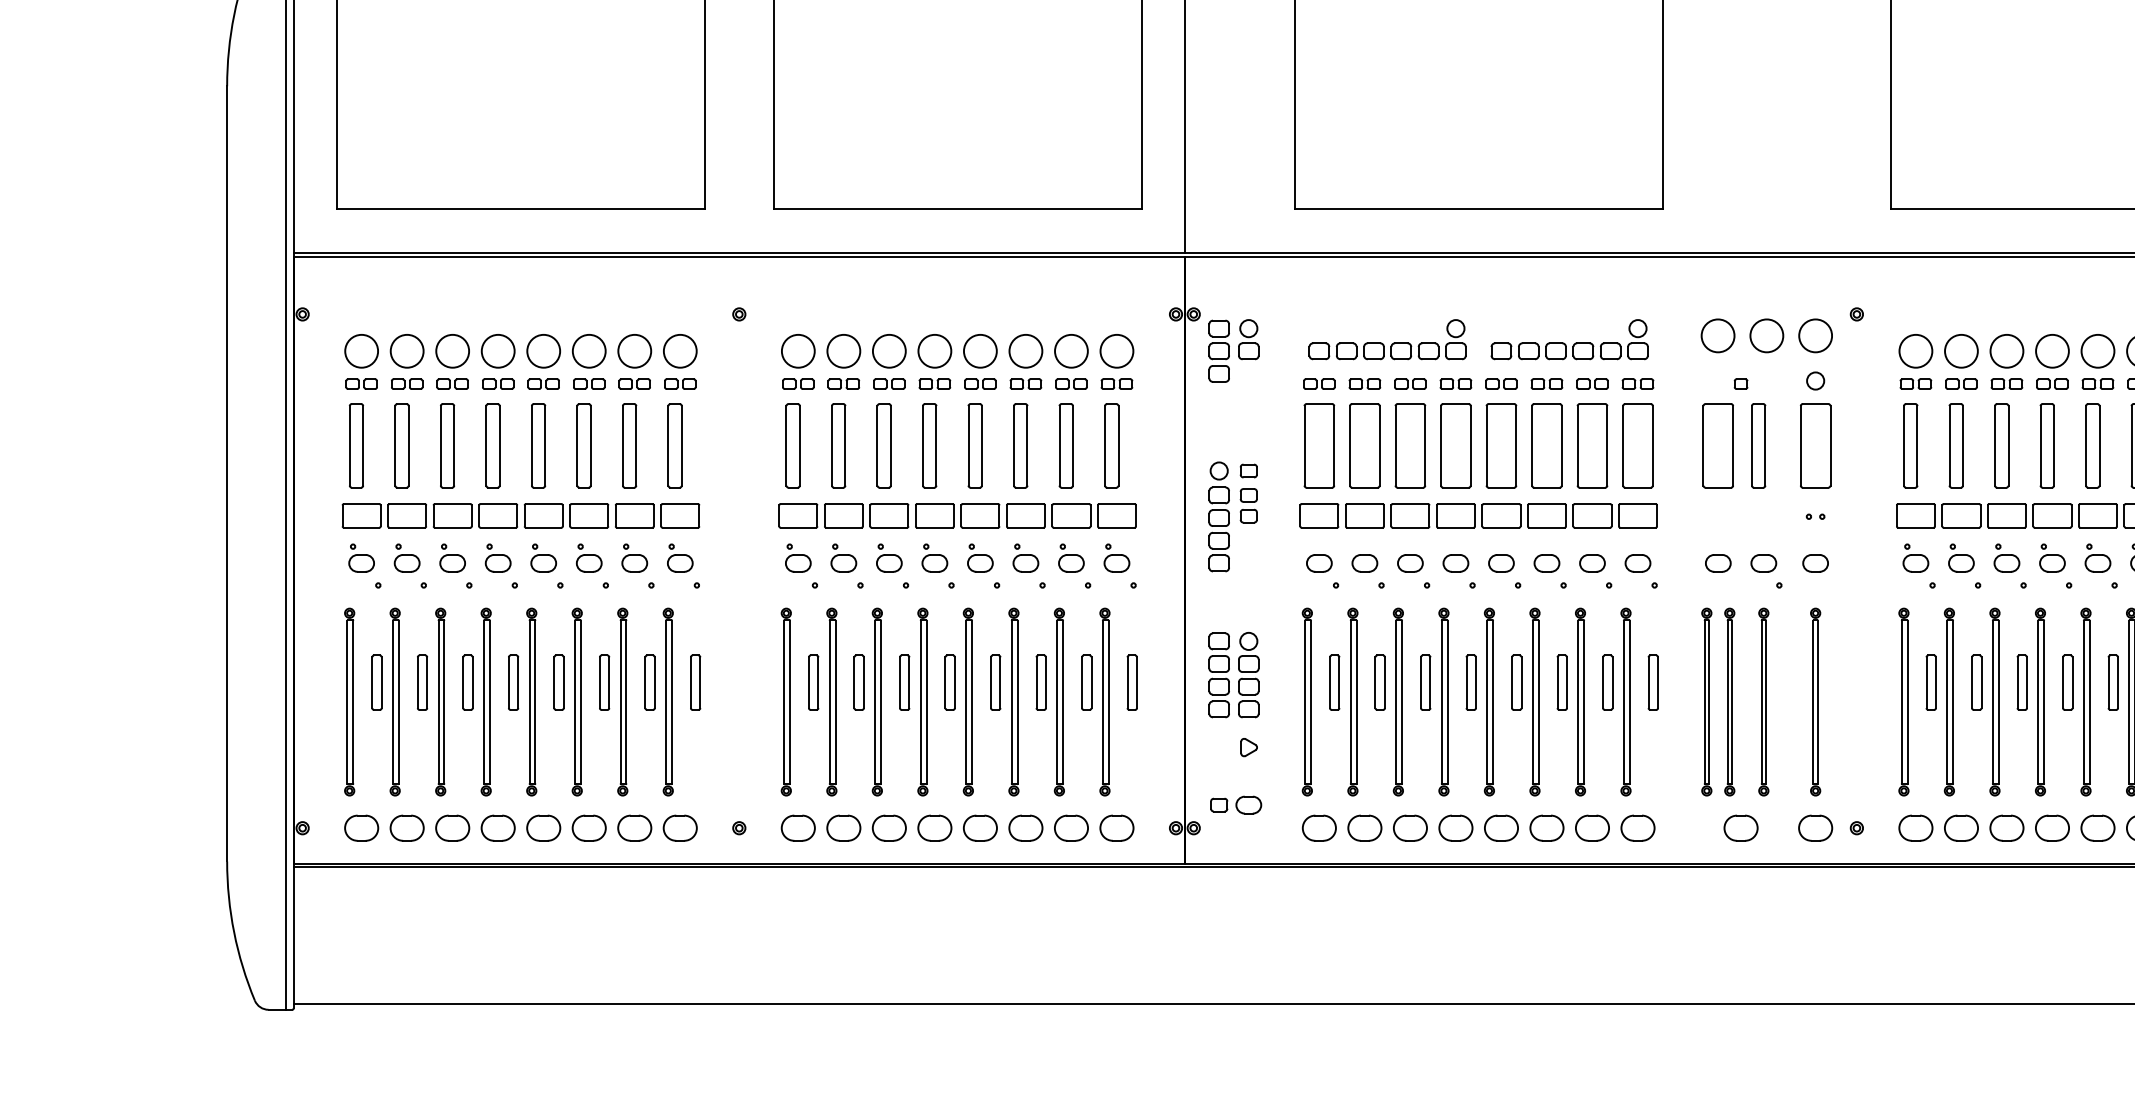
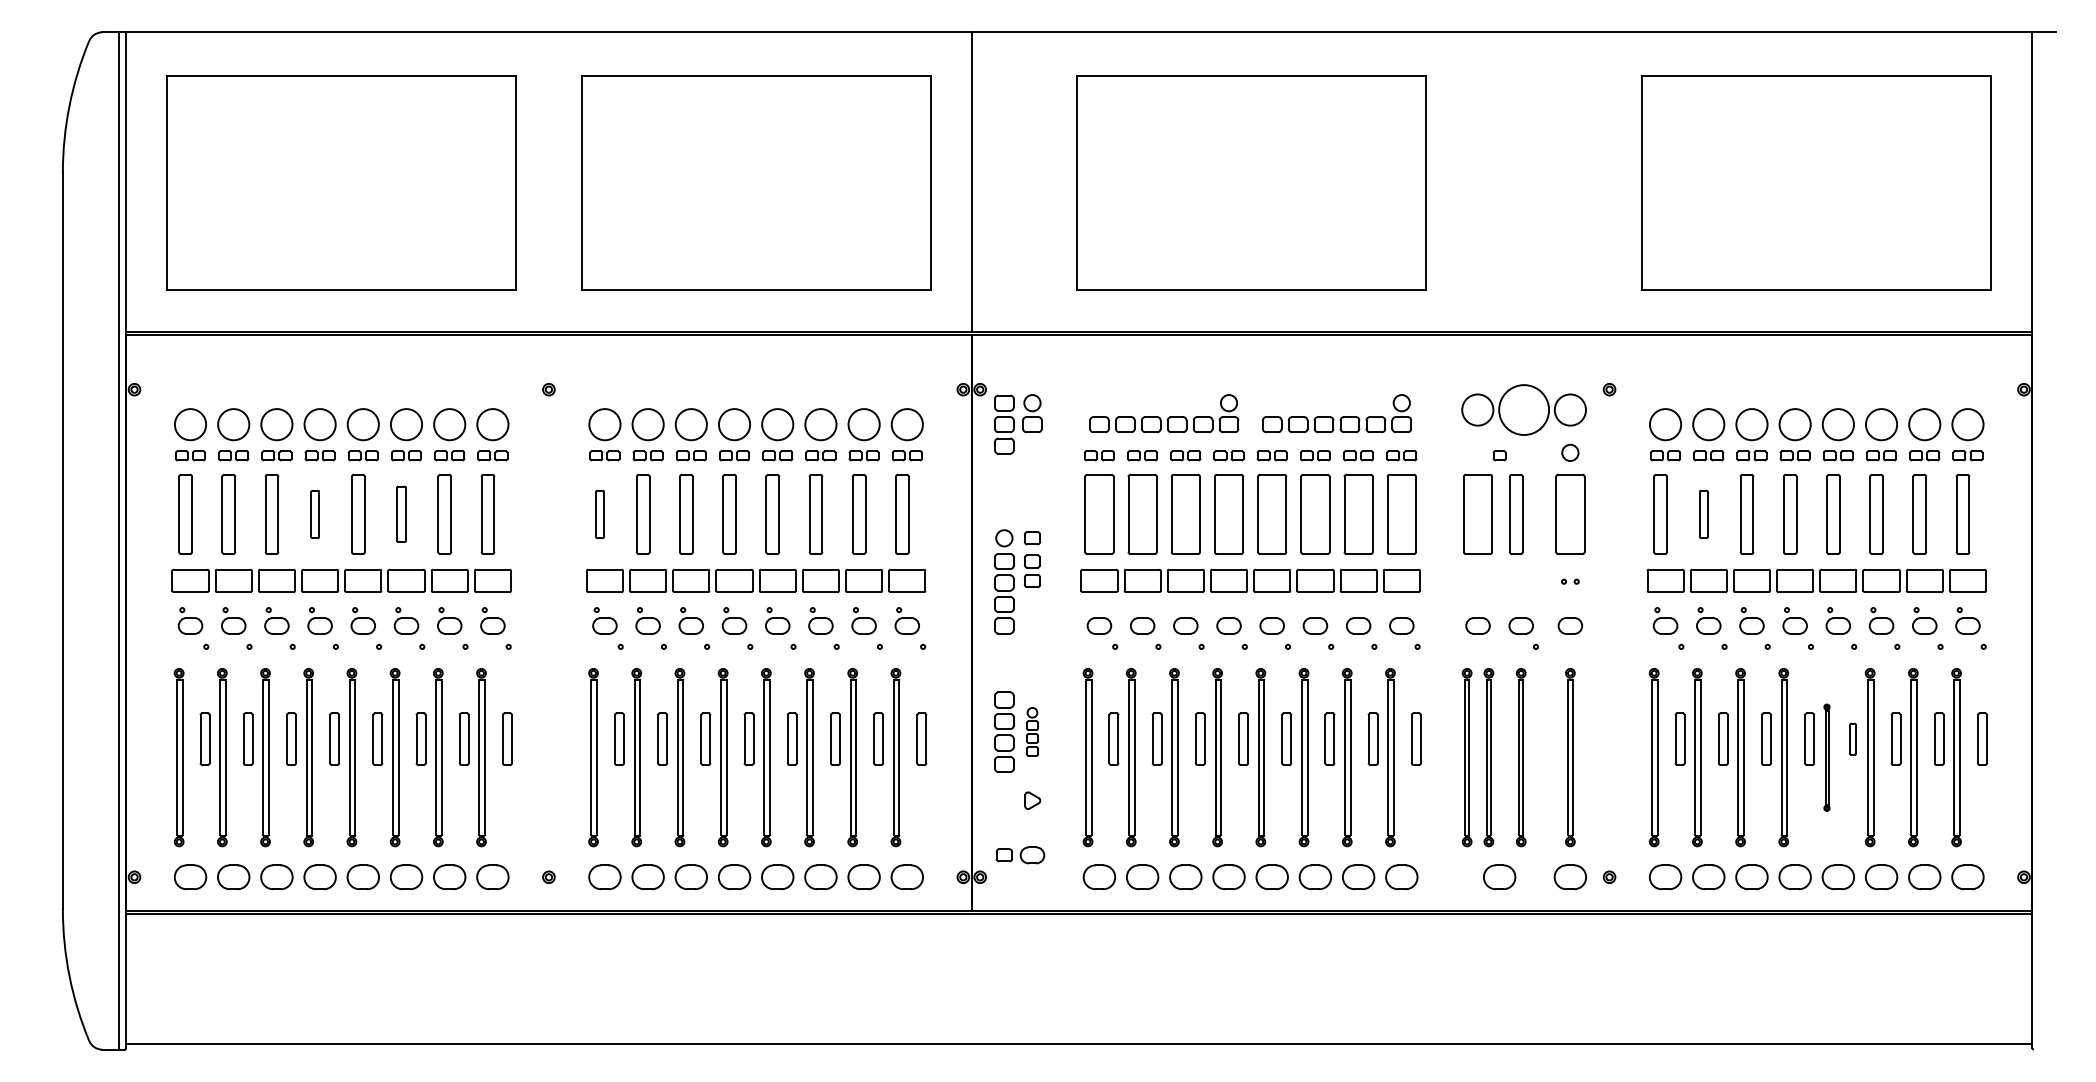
circle: (1766, 335) -> (1523, 409), size x1.6
part: (583, 444) -> (401, 513), size x0.7
part: (493, 445) -> (315, 514), size x0.6
part: (792, 445) -> (599, 514), size x0.6
part: (1955, 445) -> (1703, 514), size x0.6
part: (1248, 674) -> (1032, 731), size x0.6
part: (2112, 681) -> (1852, 738), size x0.6
part: (2085, 701) -> (1826, 757), size x0.6

